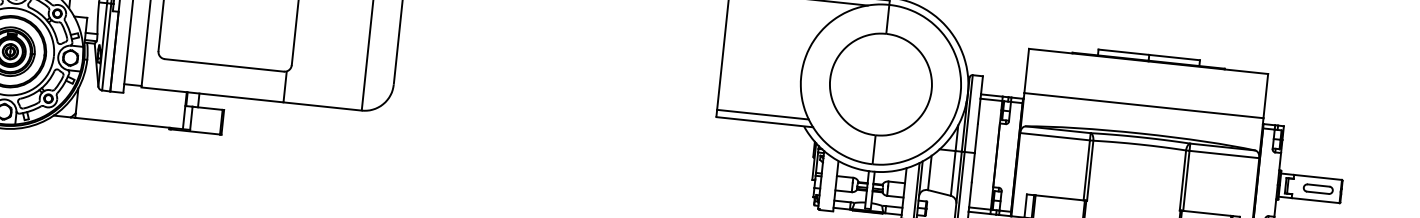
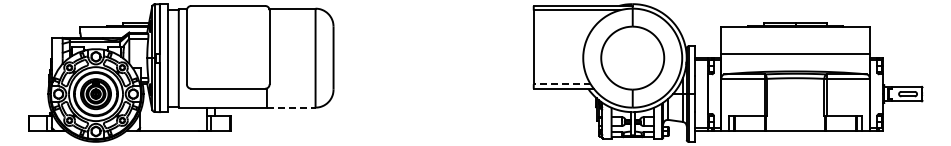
line: (323, 106) -> (291, 107), solid -> dashed
line: (761, 114) -> (561, 84), solid -> dashed

